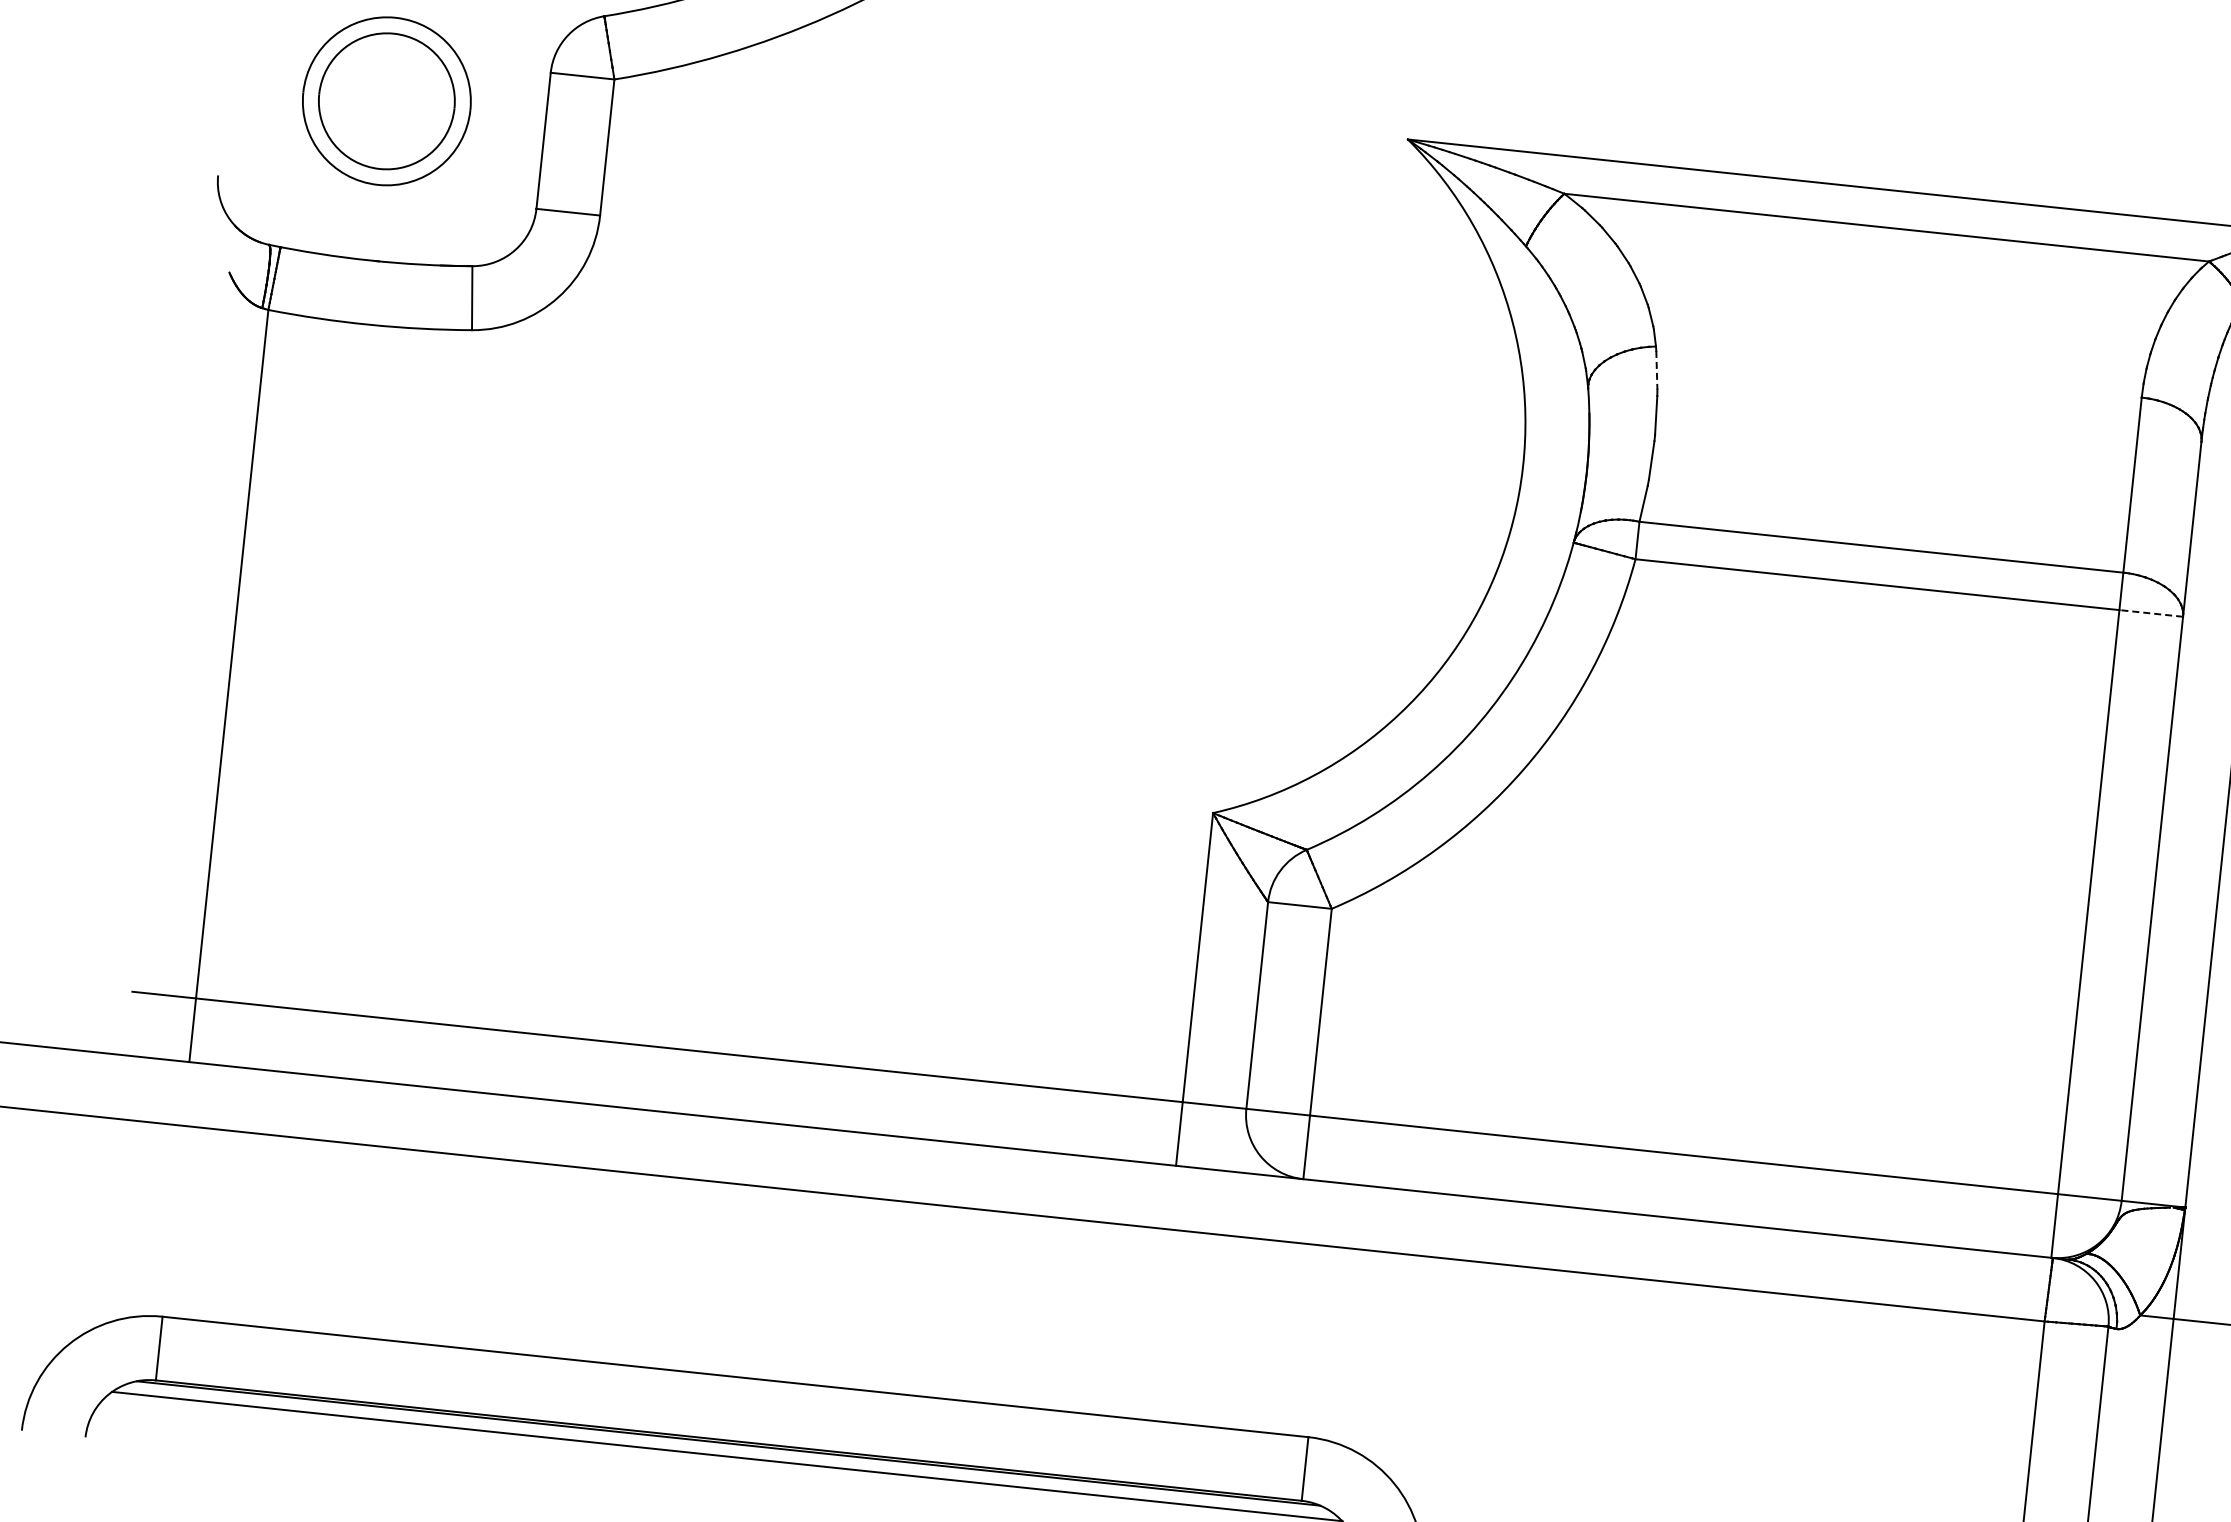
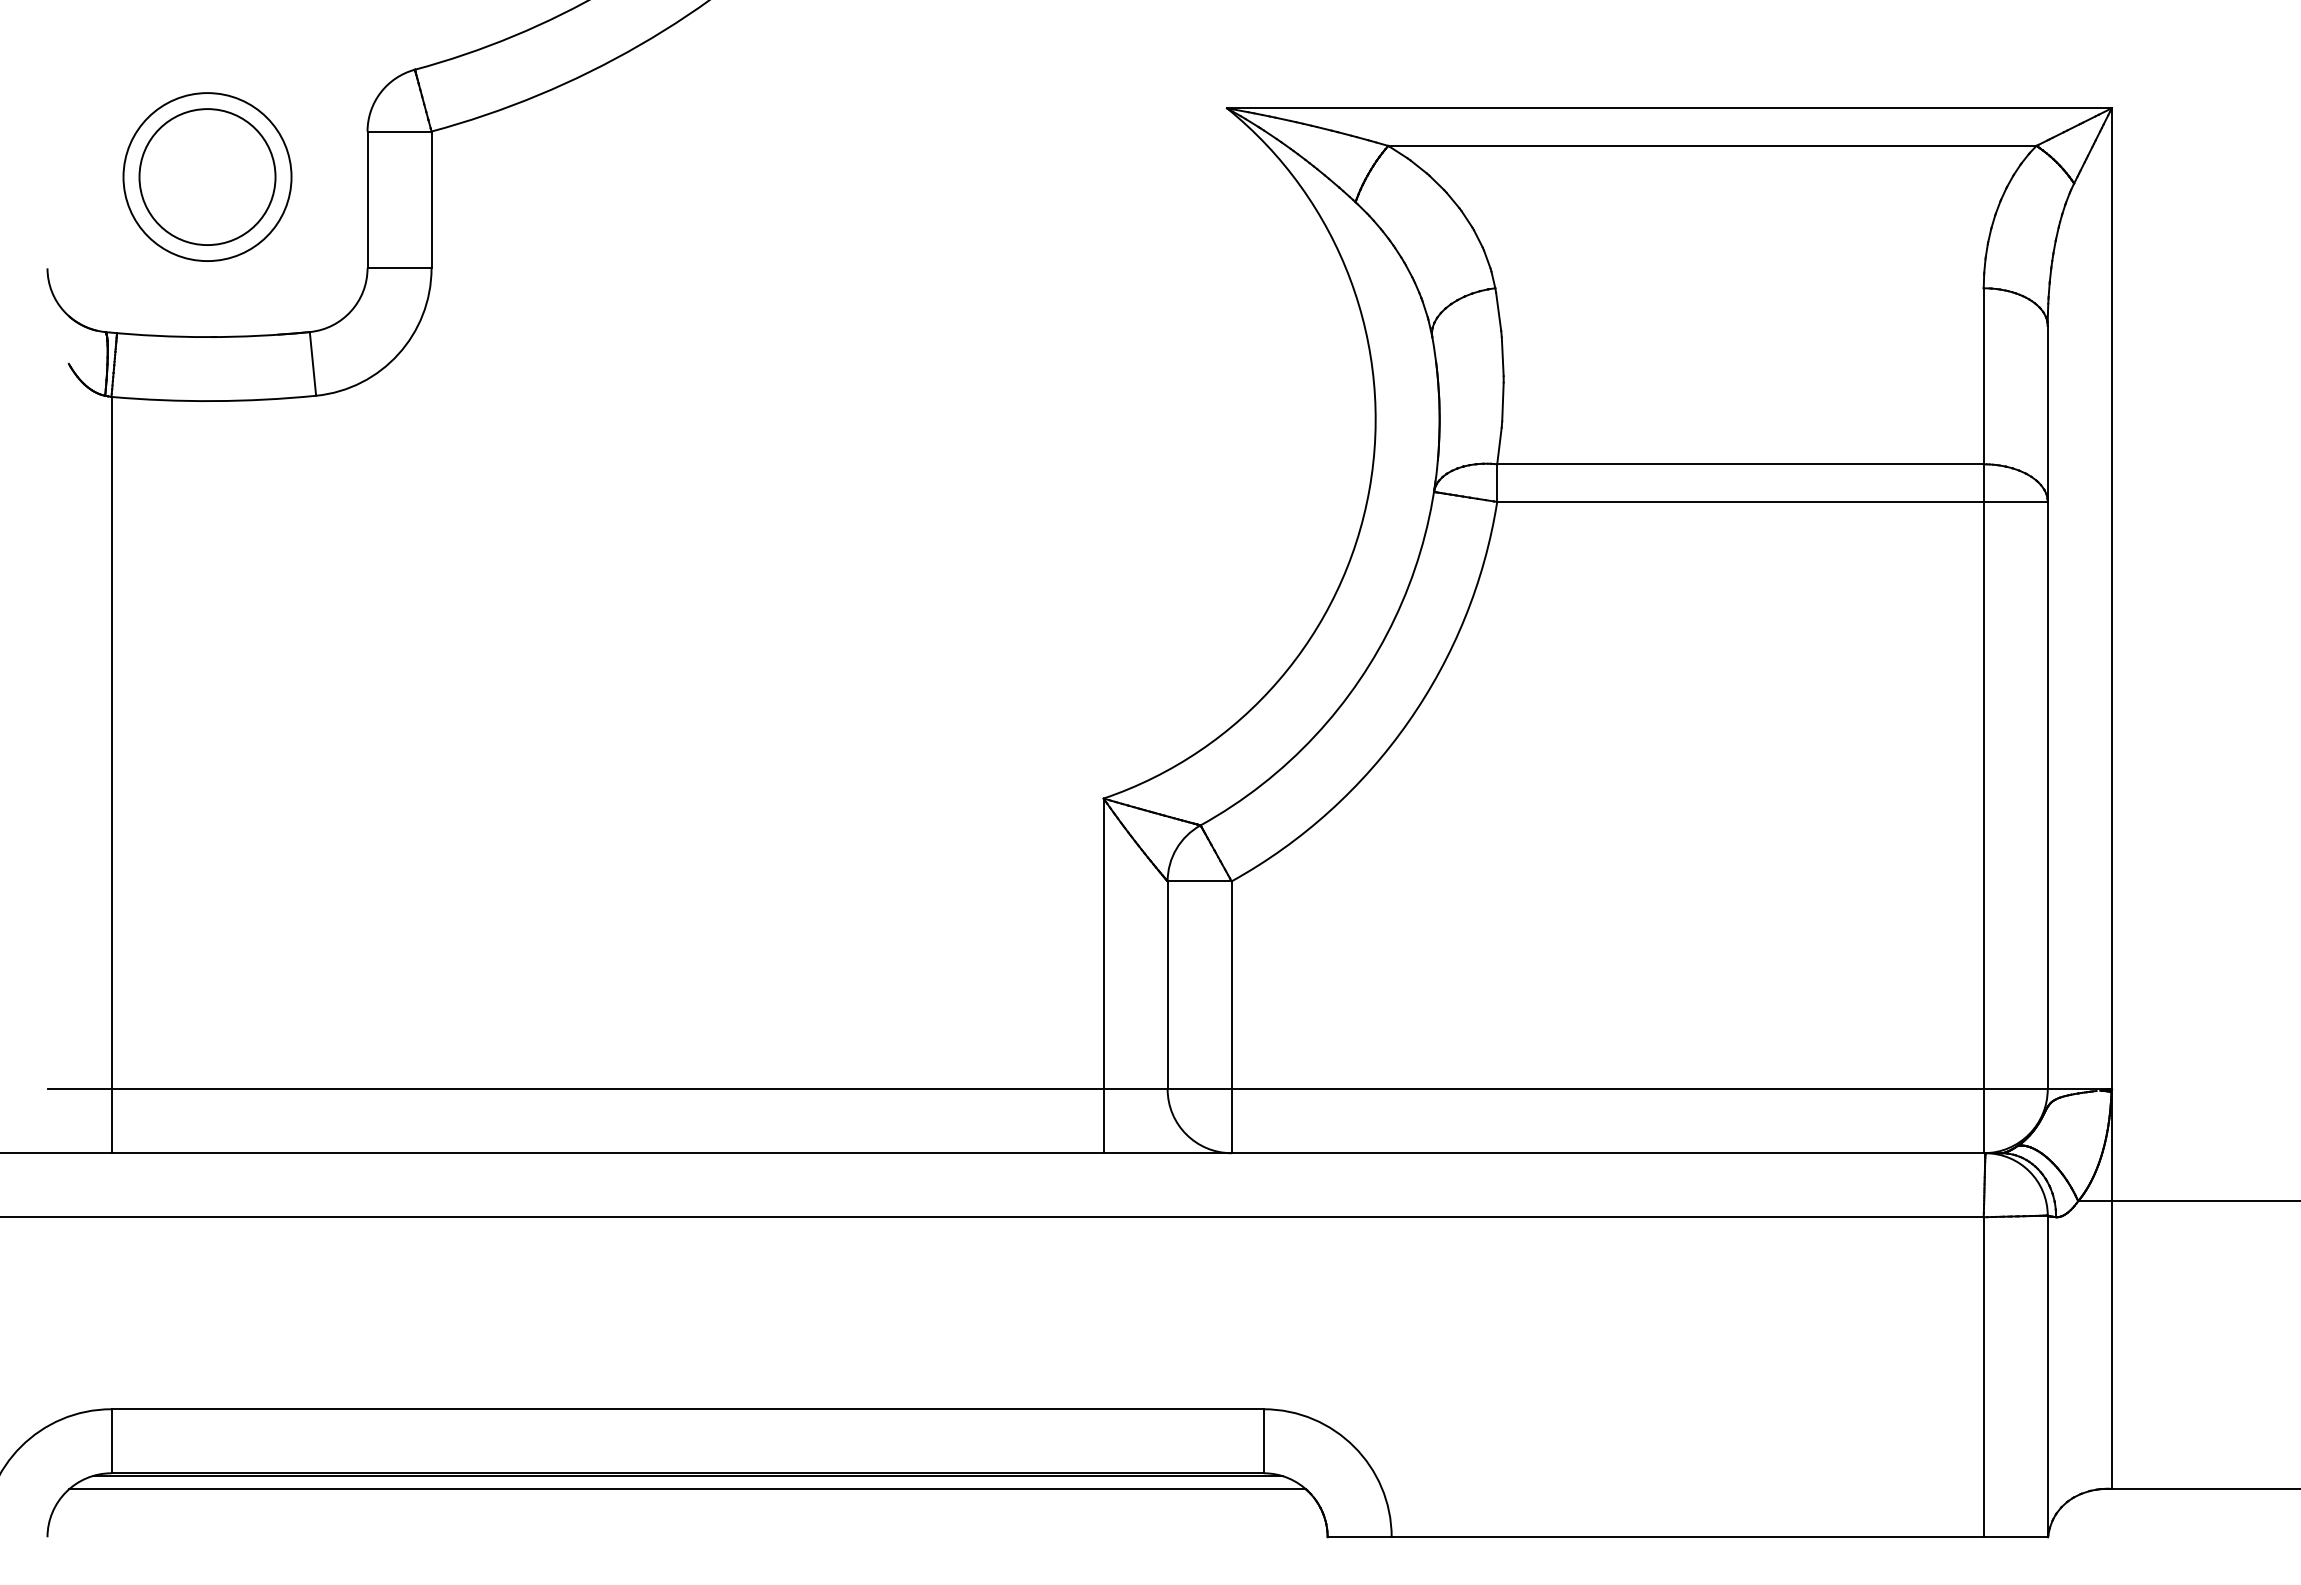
line: (1656, 370) -> (1498, 312), dashed -> solid
line: (2151, 612) -> (2015, 501), dashed -> solid

